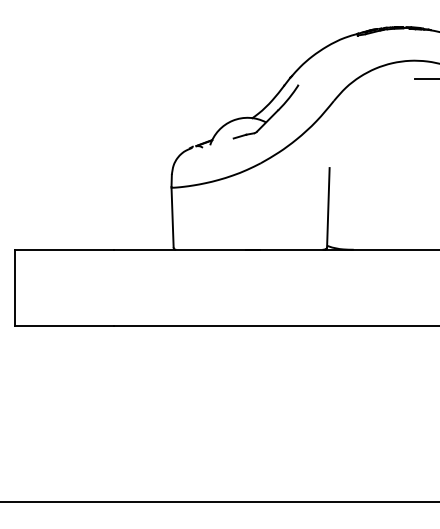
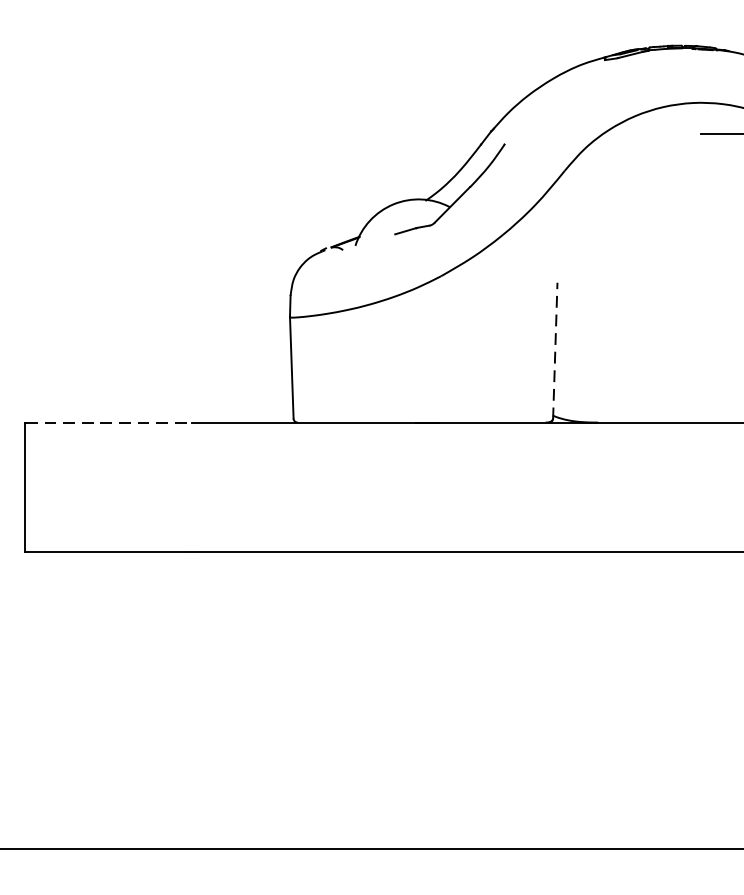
line: (328, 207) -> (555, 351), solid -> dashed
line: (65, 250) -> (110, 423), solid -> dashed

